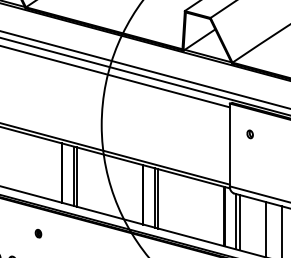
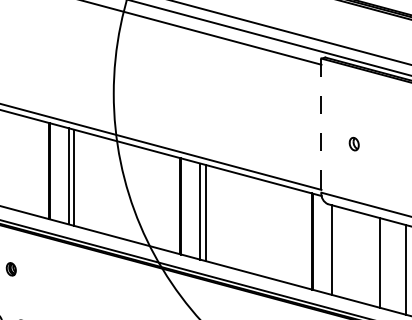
part: (249, 134) -> (353, 144), moved
line: (229, 145) -> (320, 126), solid -> dashed
line: (239, 222) -> (336, 251), removed

